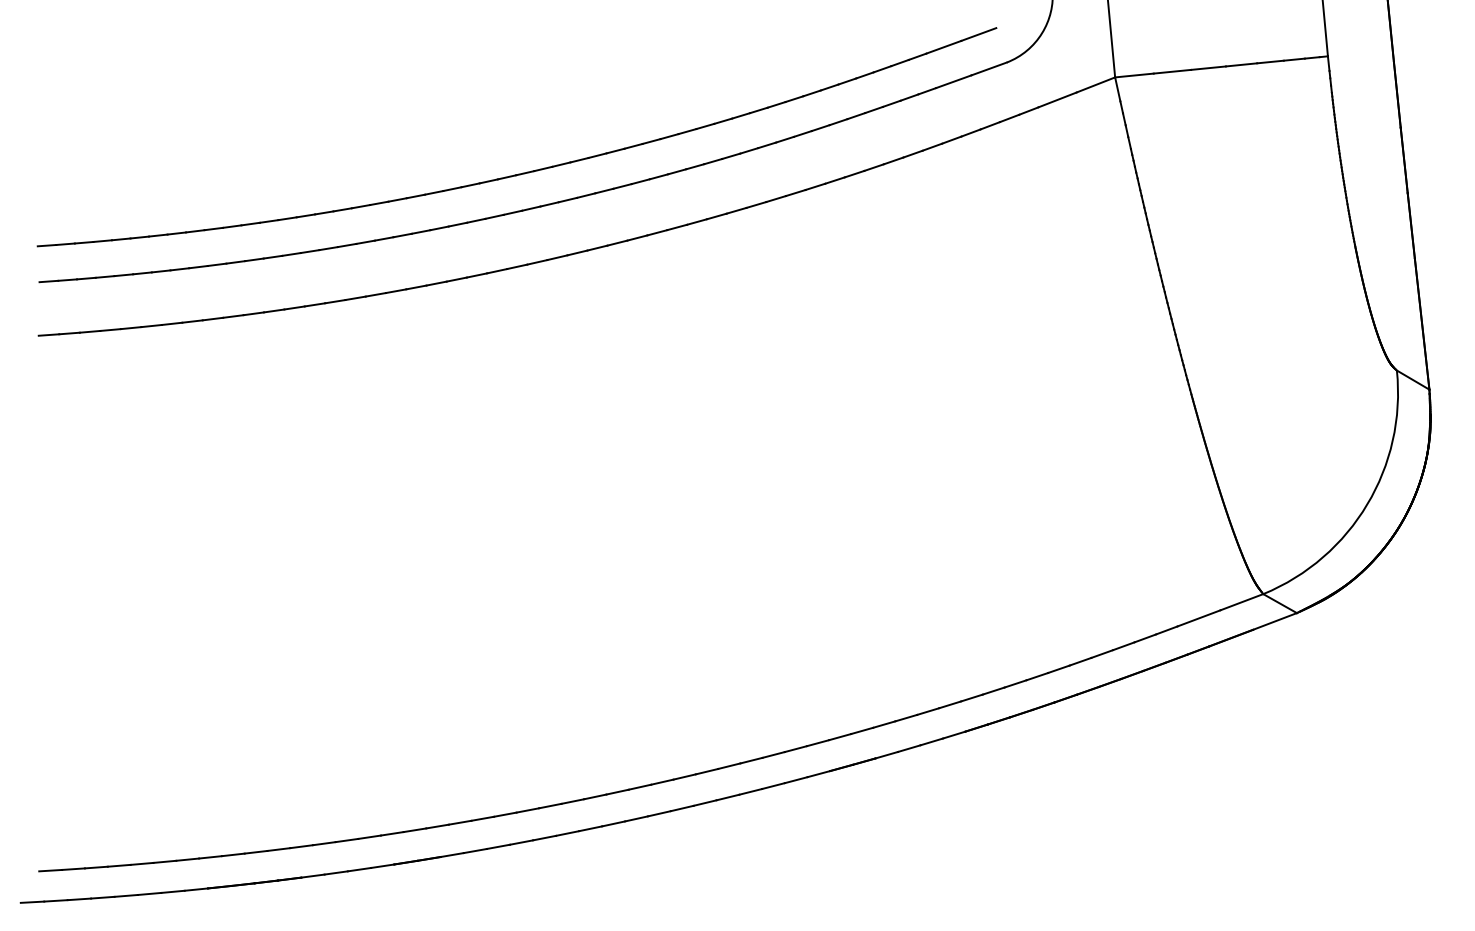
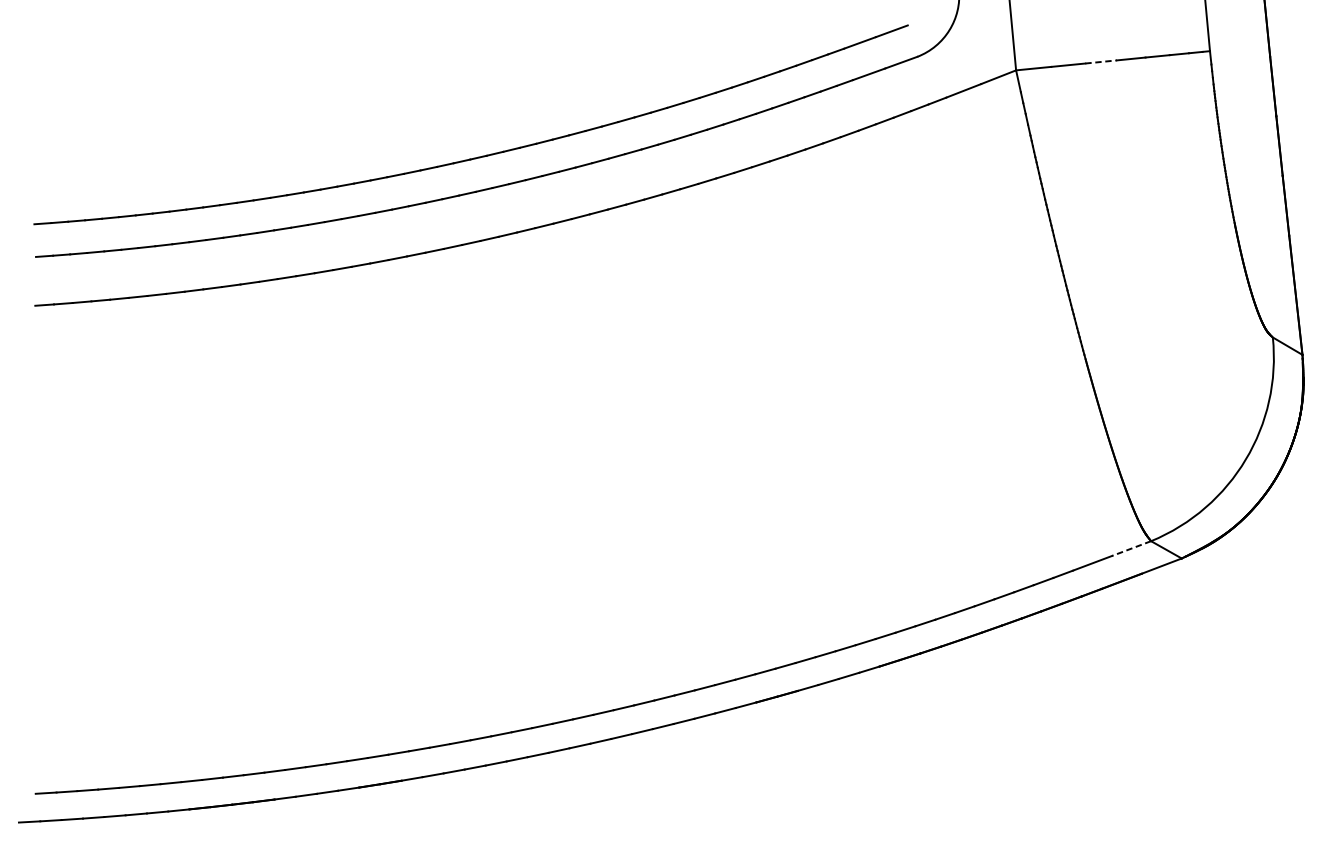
line: (1208, 68) -> (1101, 62), solid -> dashed
line: (1241, 602) -> (1131, 548), solid -> dashed

